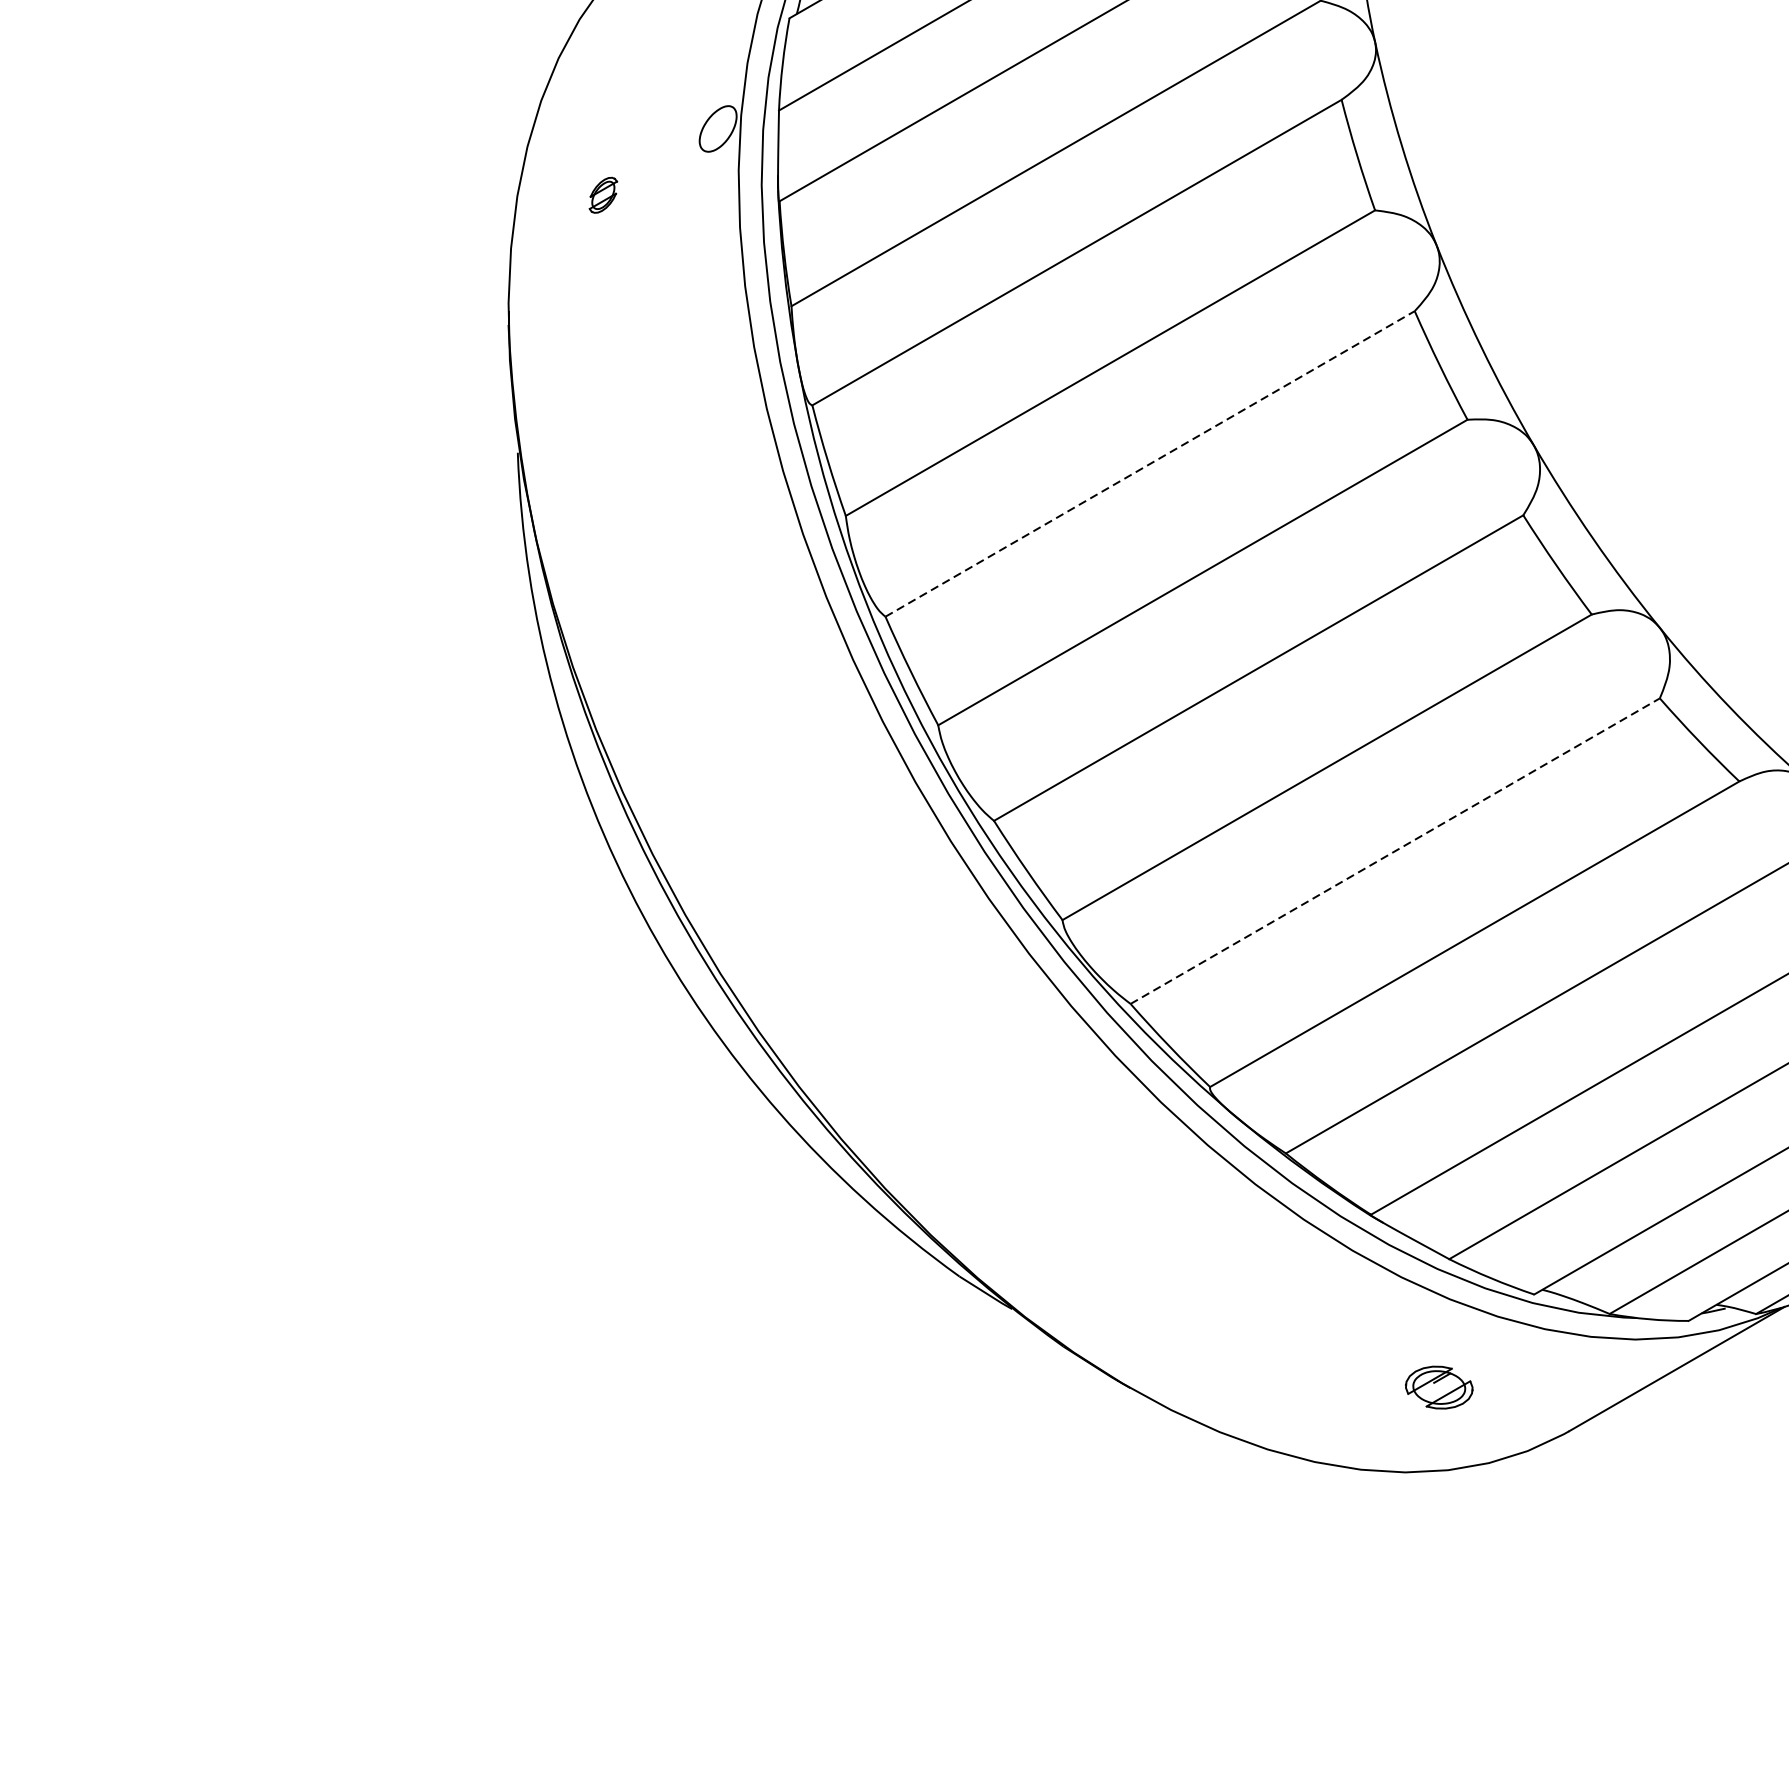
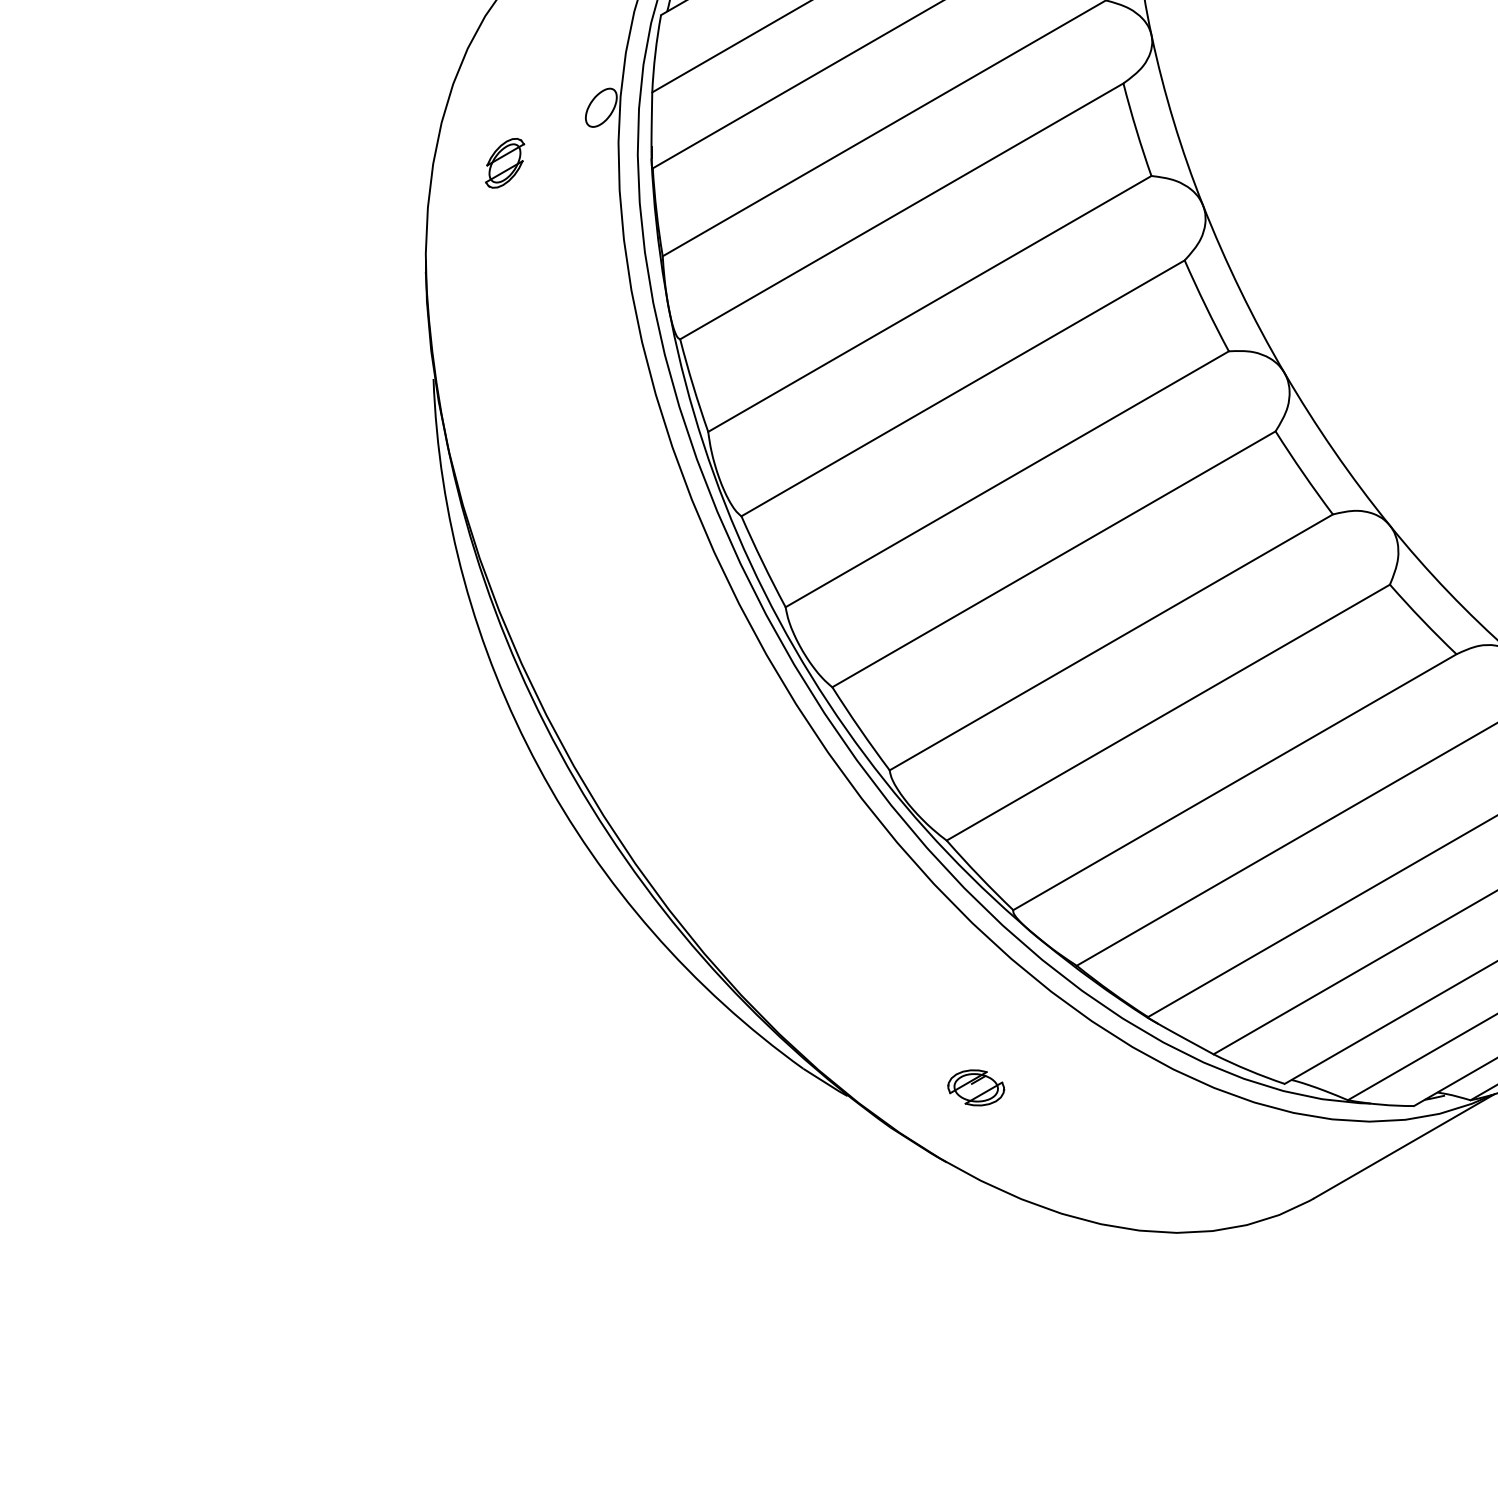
part: (603, 195) -> (505, 163), size x1.67
line: (1150, 464) -> (963, 388), dashed -> solid
line: (1395, 851) -> (1168, 712), dashed -> solid
part: (1439, 1387) -> (976, 1087), moved

